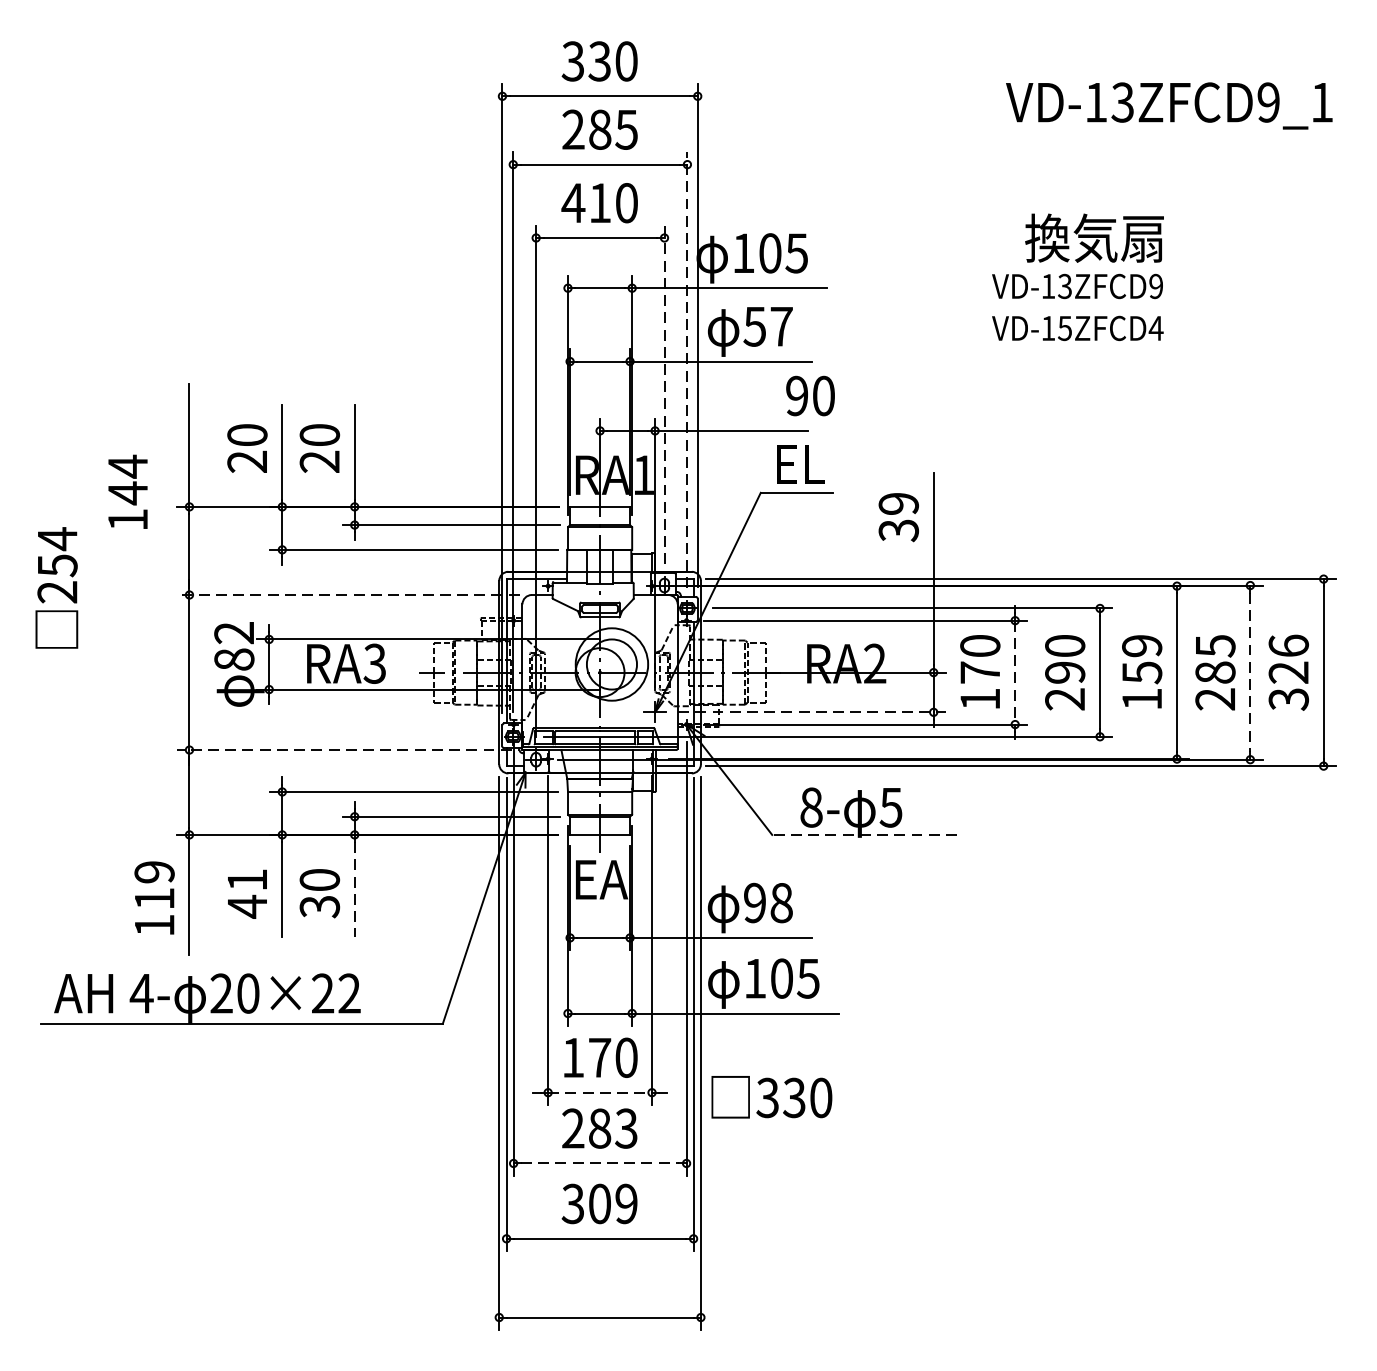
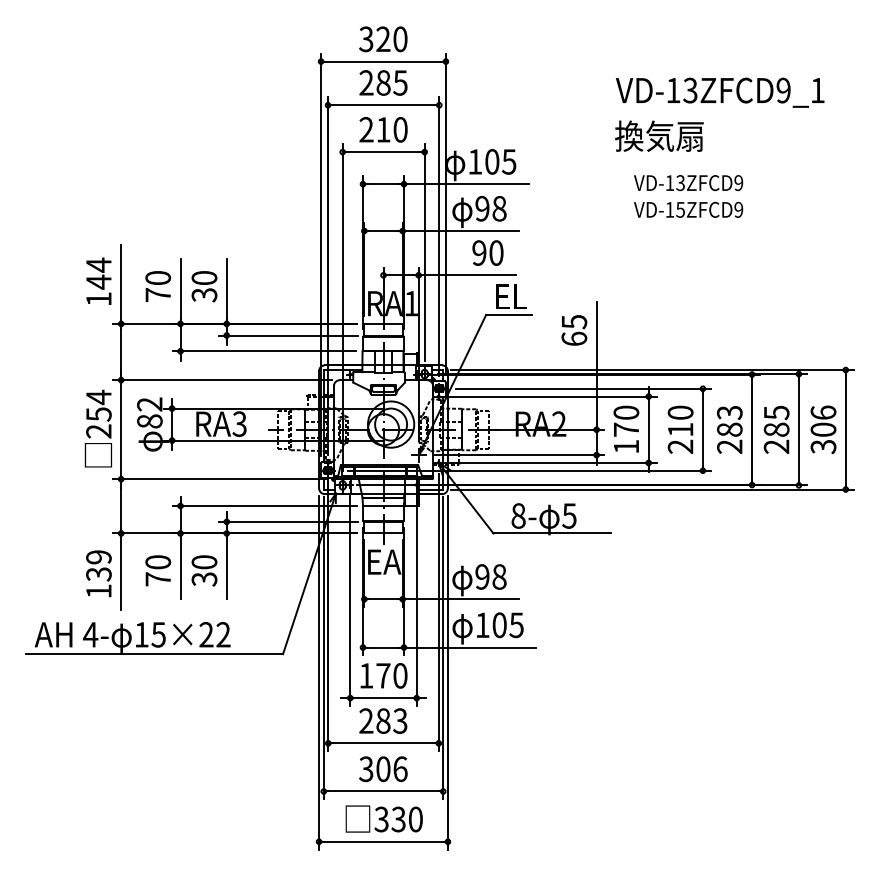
text: (600, 61) -> (383, 39), 330 -> 320
text: (1169, 105) -> (720, 92), moved
text: (573, 202) -> (366, 129), 410 -> 210
text: (1094, 237) -> (659, 135), moved
text: (767, 326) -> (490, 208), 57 -> 98
text: (1155, 327) -> (738, 209), VD-15ZFCD4 -> VD-15ZFCD9
line: (687, 370) -> (439, 236), dashed -> solid
line: (664, 393) -> (424, 251), dashed -> solid
text: (809, 395) -> (487, 252), moved
text: (246, 462) -> (157, 295), 20 -> 70
text: (319, 462) -> (204, 295), 20 -> 30
text: (127, 490) -> (98, 280), moved
text: (899, 517) -> (574, 330), 39 -> 65
text: (56, 587) -> (98, 428), moved
line: (348, 595) -> (222, 380), dashed -> solid
text: (1064, 672) -> (680, 429), 290 -> 210
text: (1141, 672) -> (729, 429), 159 -> 283
line: (1249, 672) -> (798, 429), dashed -> solid
text: (1288, 672) -> (823, 429), 326 -> 306
line: (1014, 673) -> (648, 430), dashed -> solid
line: (811, 712) -> (518, 455), dashed -> solid
line: (344, 750) -> (220, 479), dashed -> solid
line: (864, 834) -> (552, 533), dashed -> solid
line: (354, 889) -> (226, 568), dashed -> solid
text: (247, 894) -> (158, 571), 41 -> 70
text: (153, 899) -> (98, 574), 119 -> 139
text: (233, 993) -> (149, 634), 20×22 -> 15×22
line: (601, 1093) -> (384, 698), dashed -> solid
text: (770, 1096) -> (383, 818), moved
line: (600, 1163) -> (383, 743), dashed -> solid
text: (626, 1204) -> (400, 769), 309 -> 306

